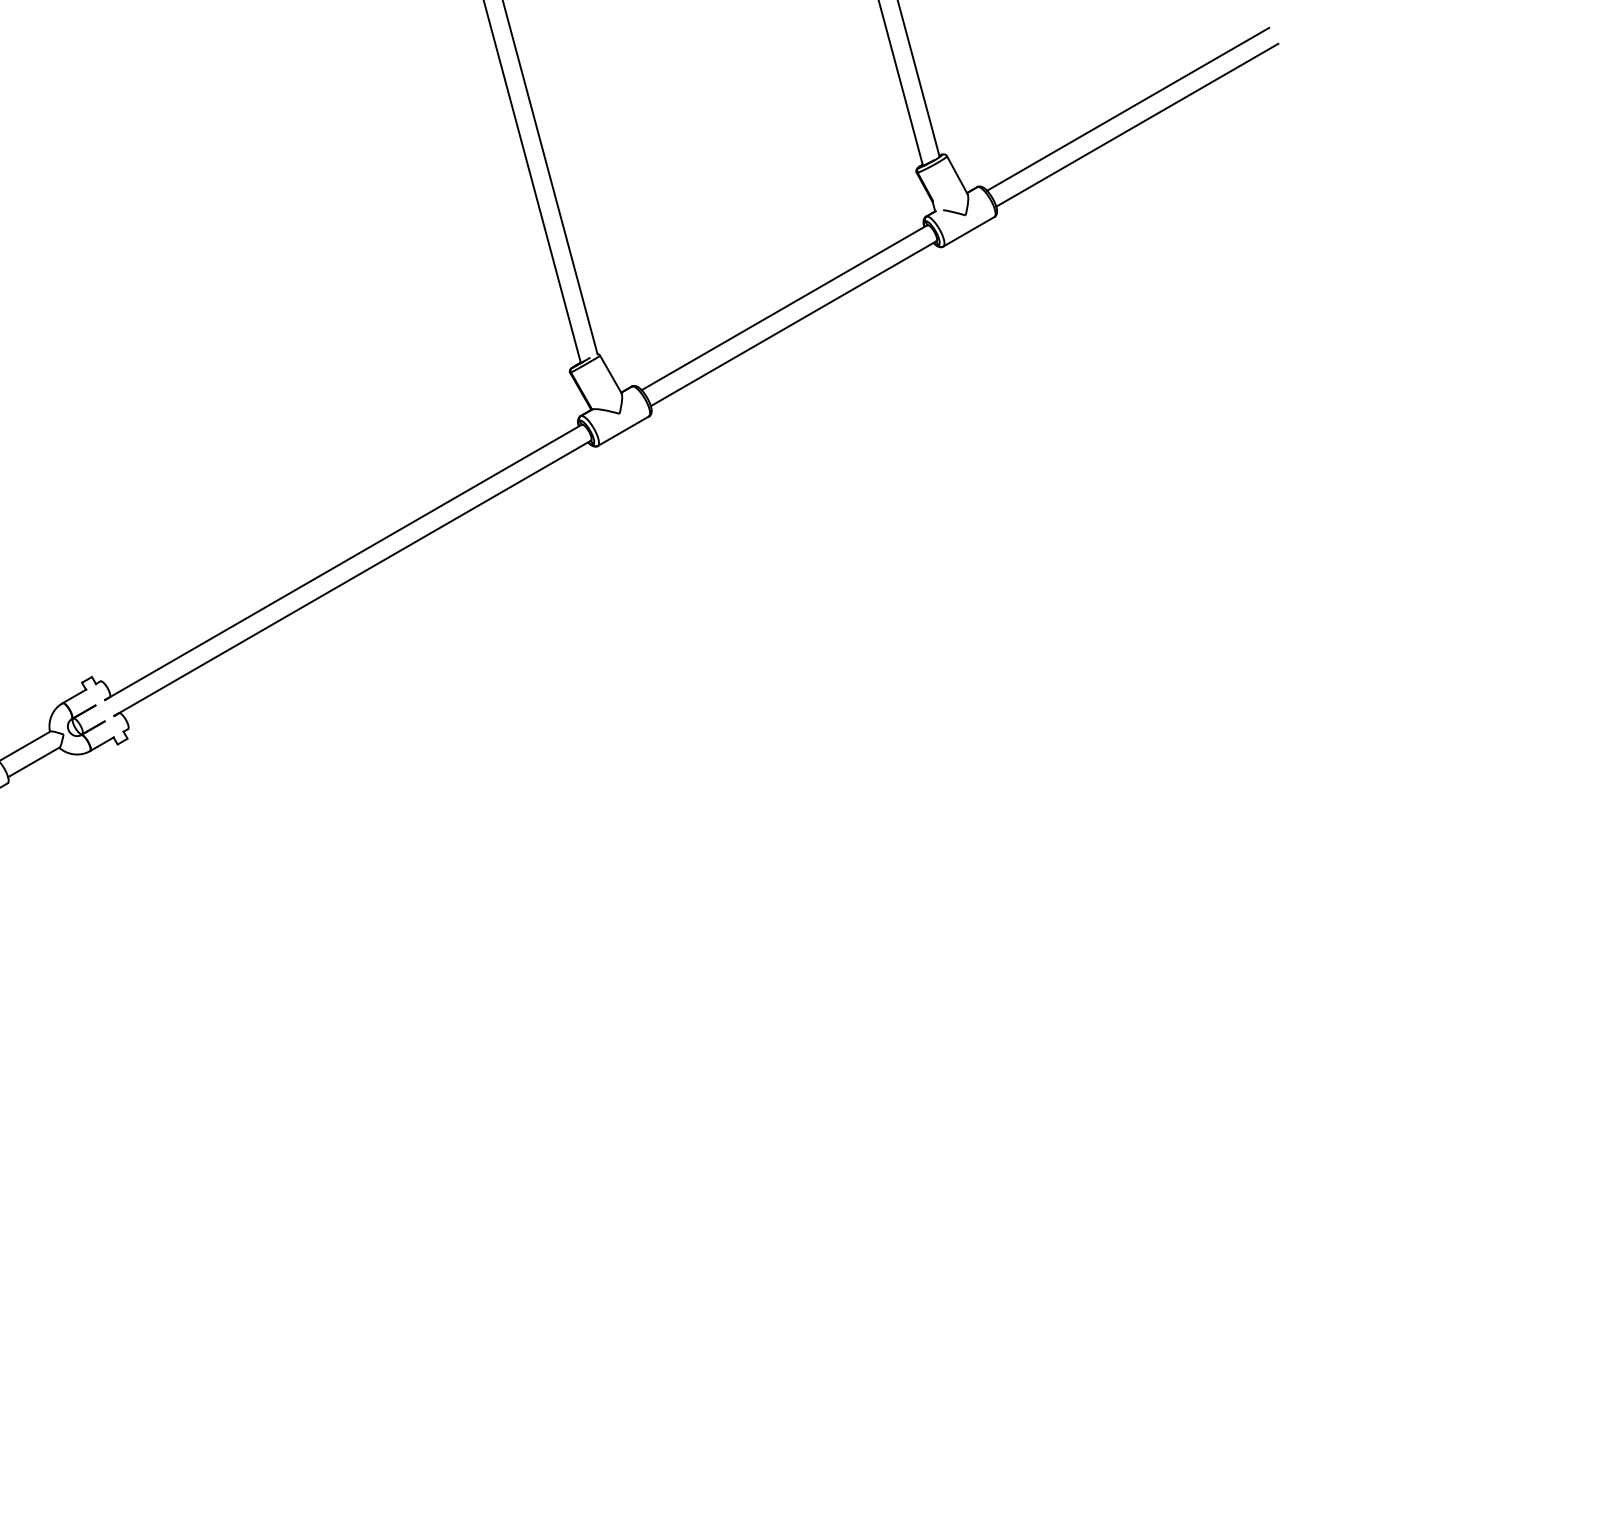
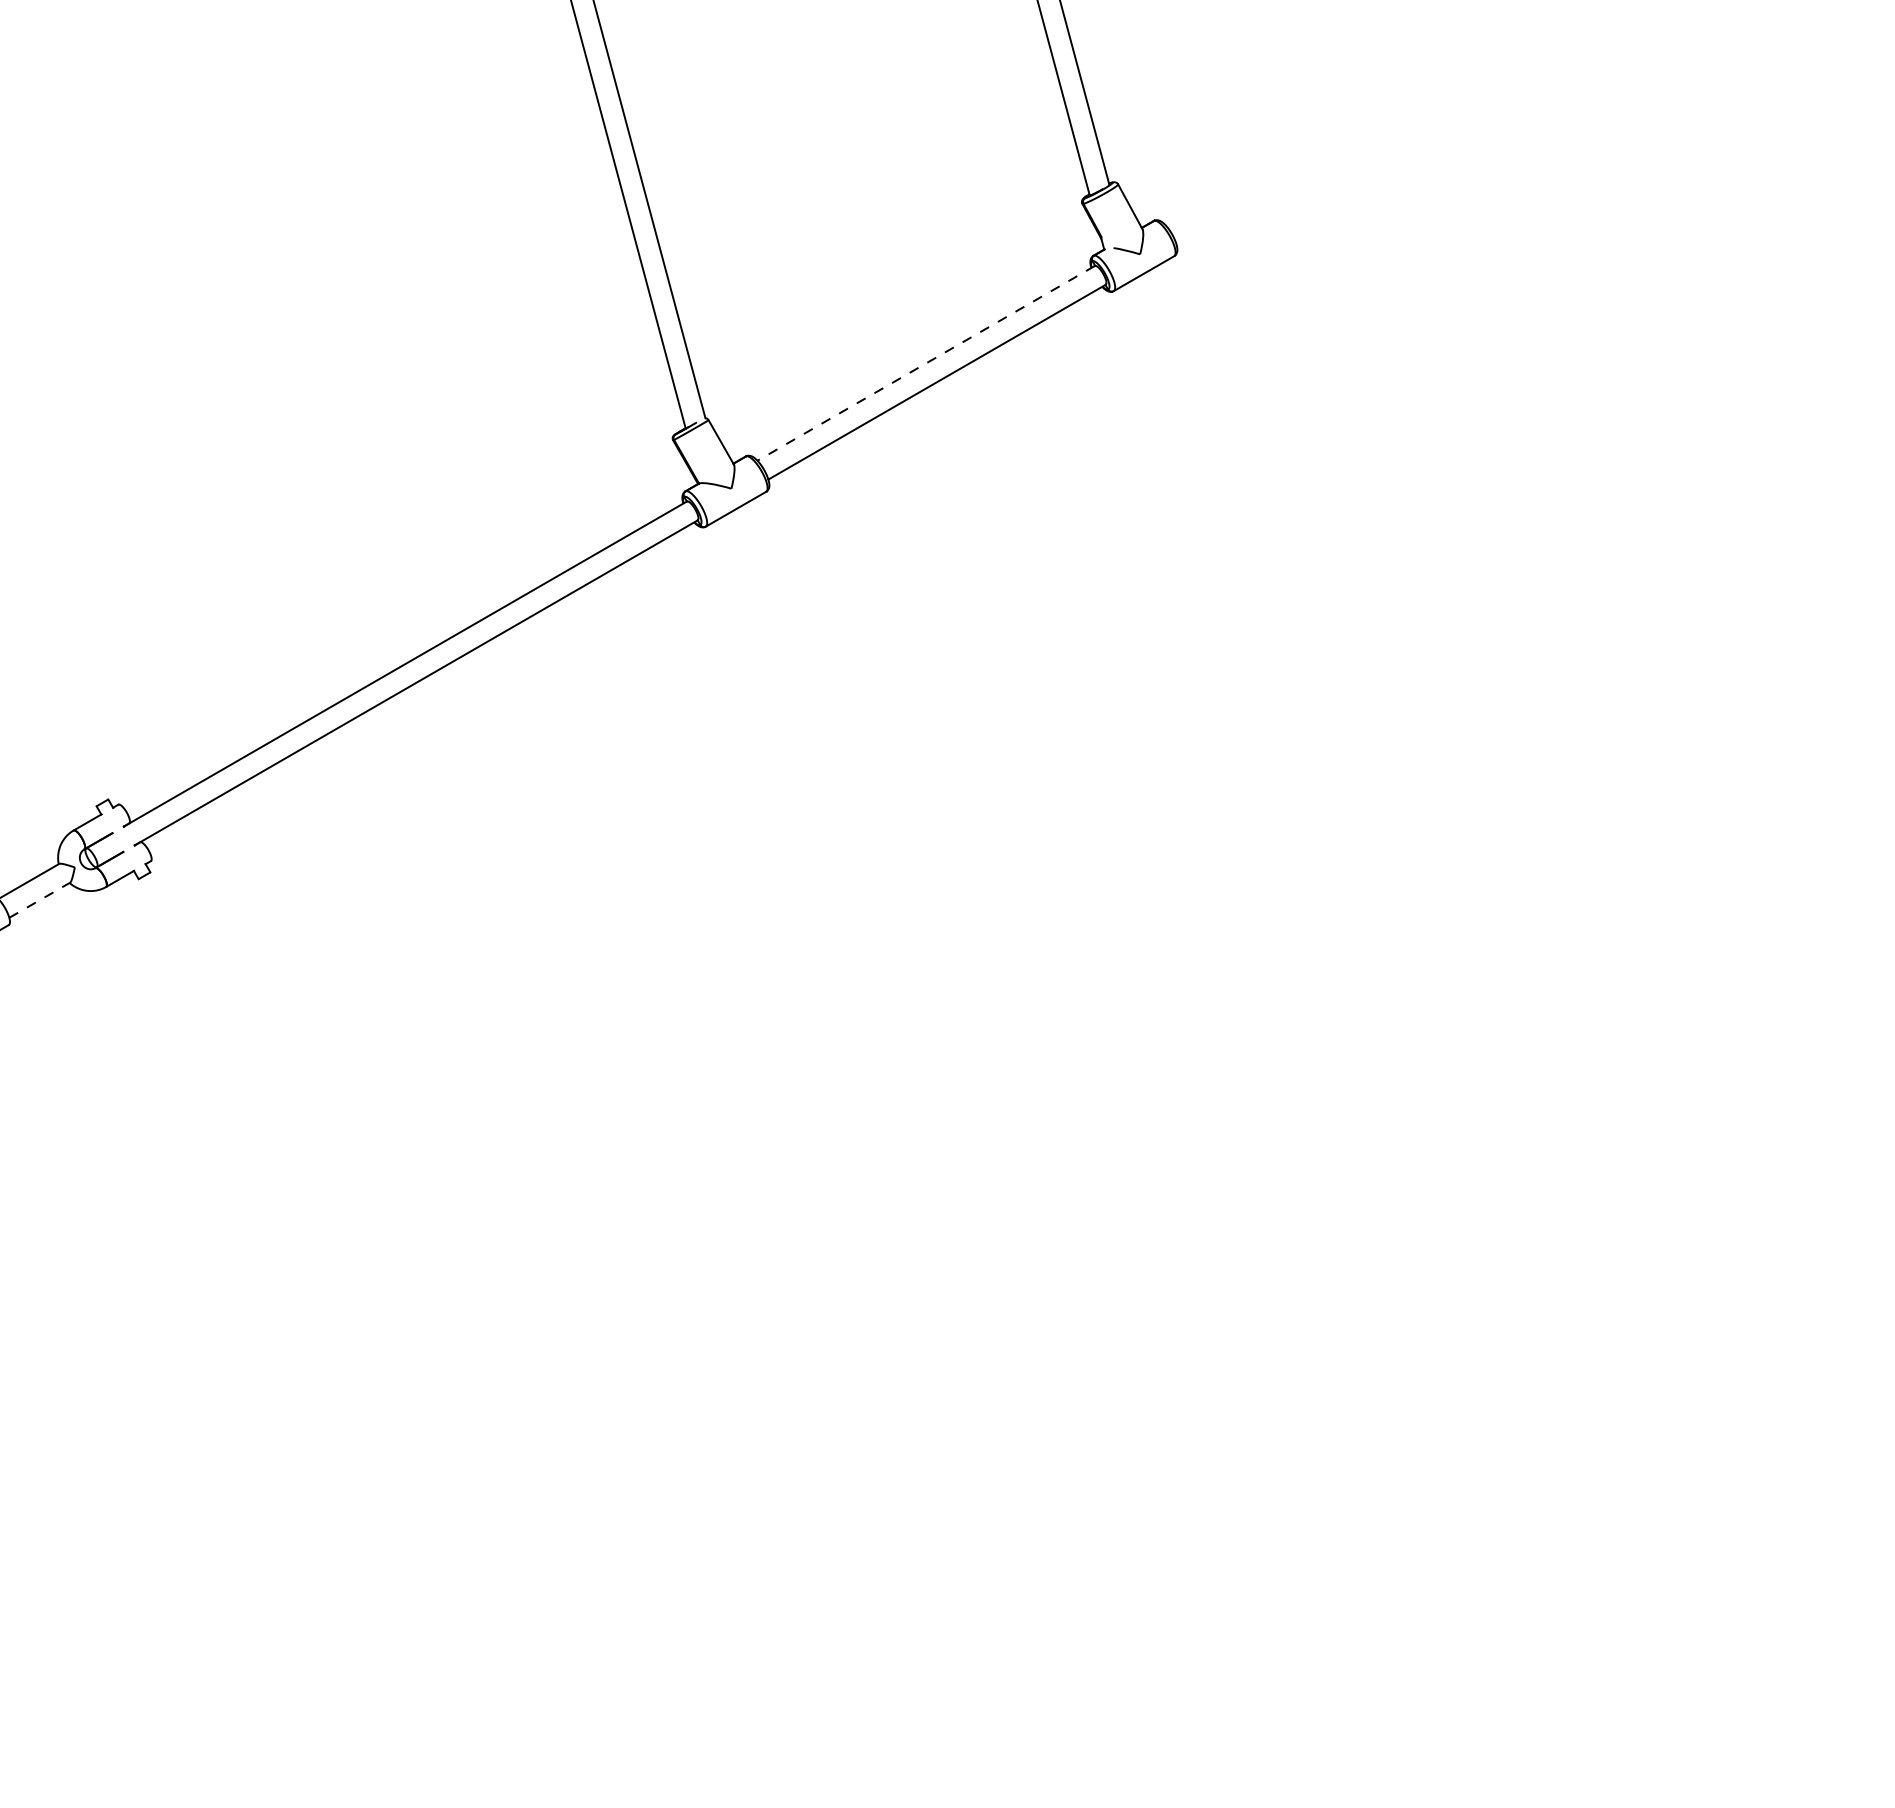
line: (1127, 108) -> (1331, 128), removed
line: (1136, 124) -> (1342, 147), removed
line: (784, 307) -> (926, 363), solid -> dashed
line: (34, 762) -> (40, 900), solid -> dashed

